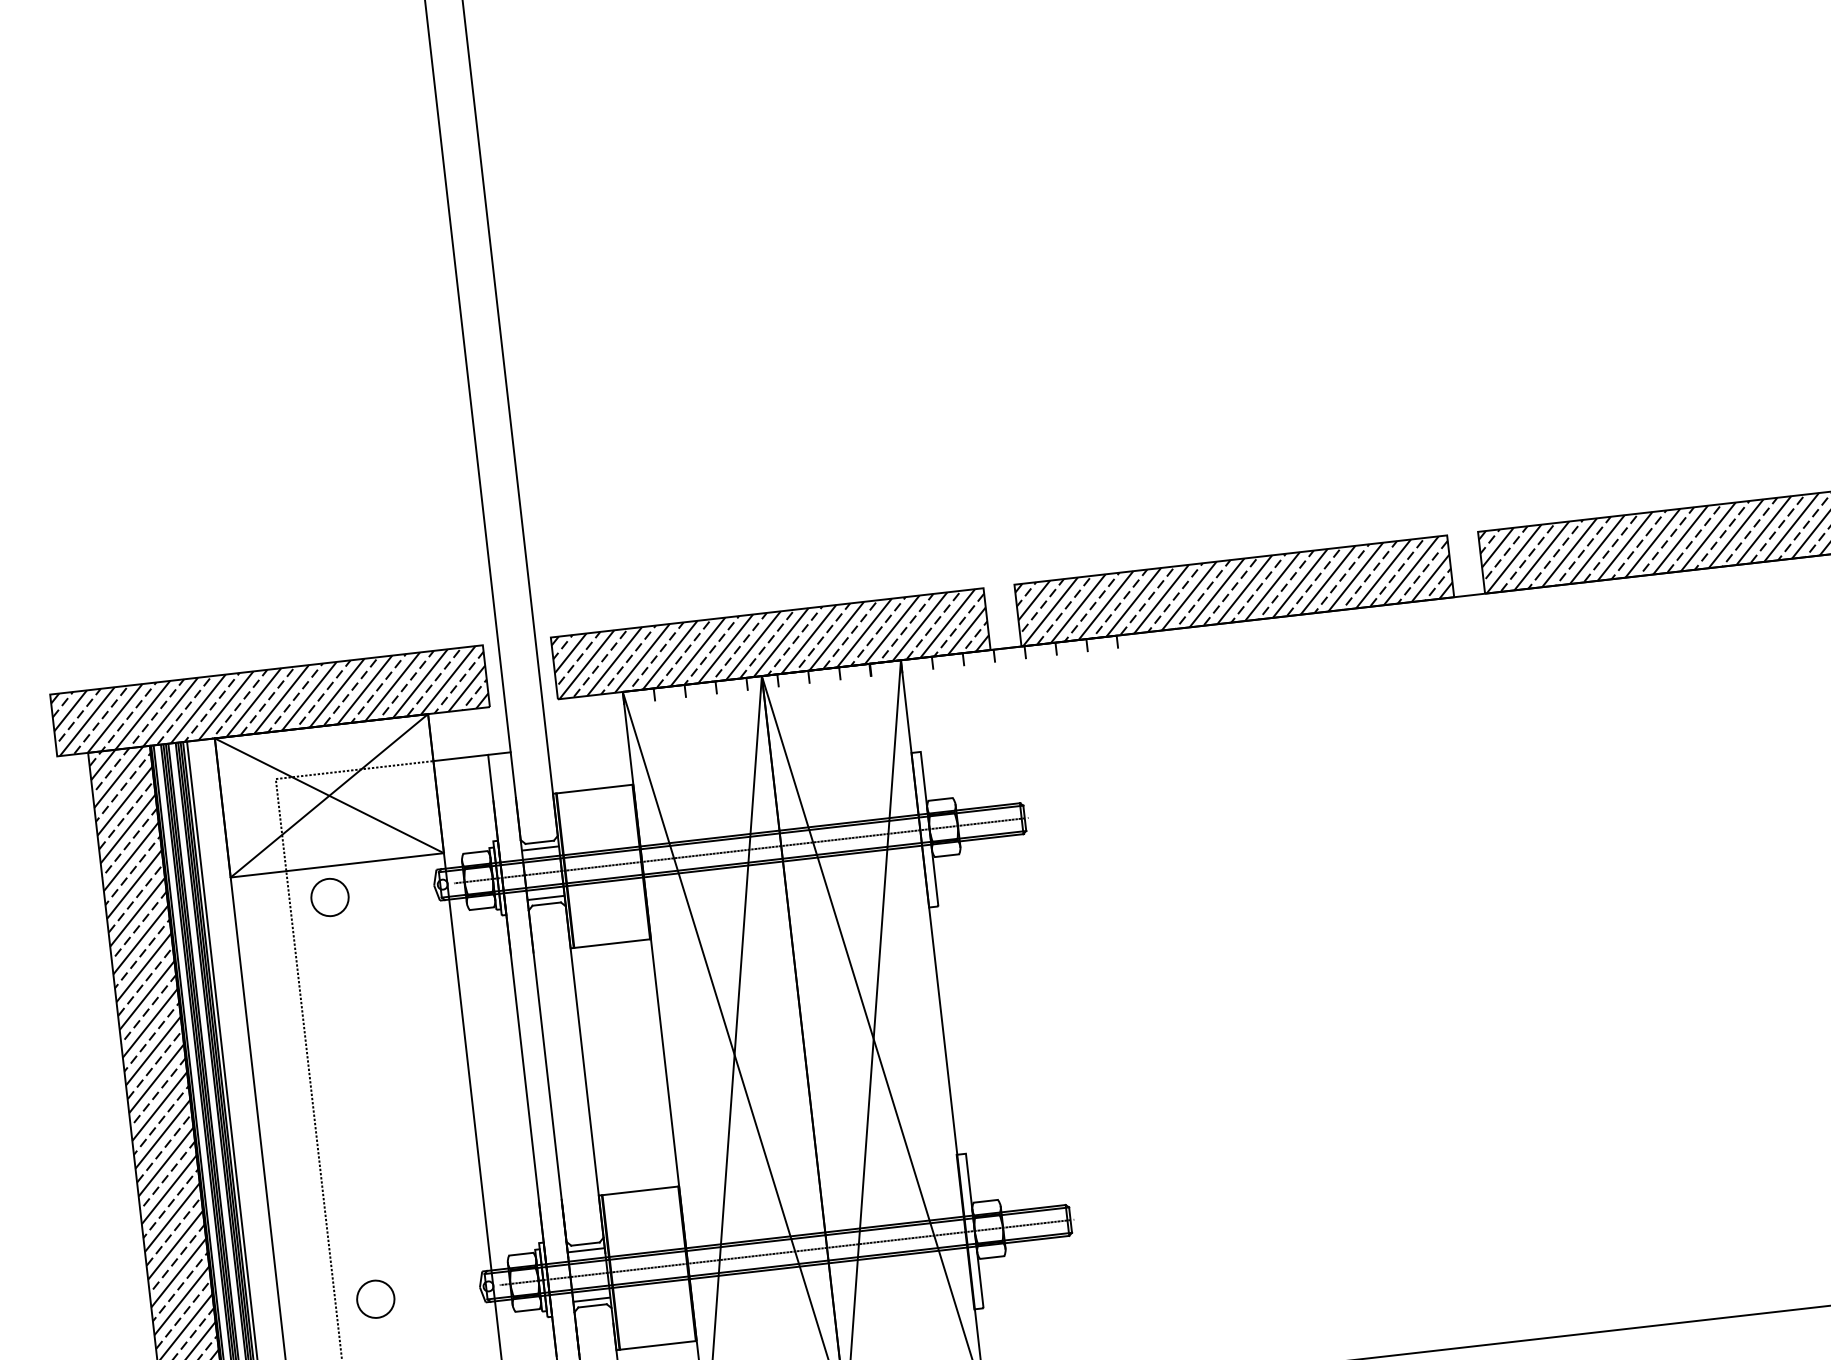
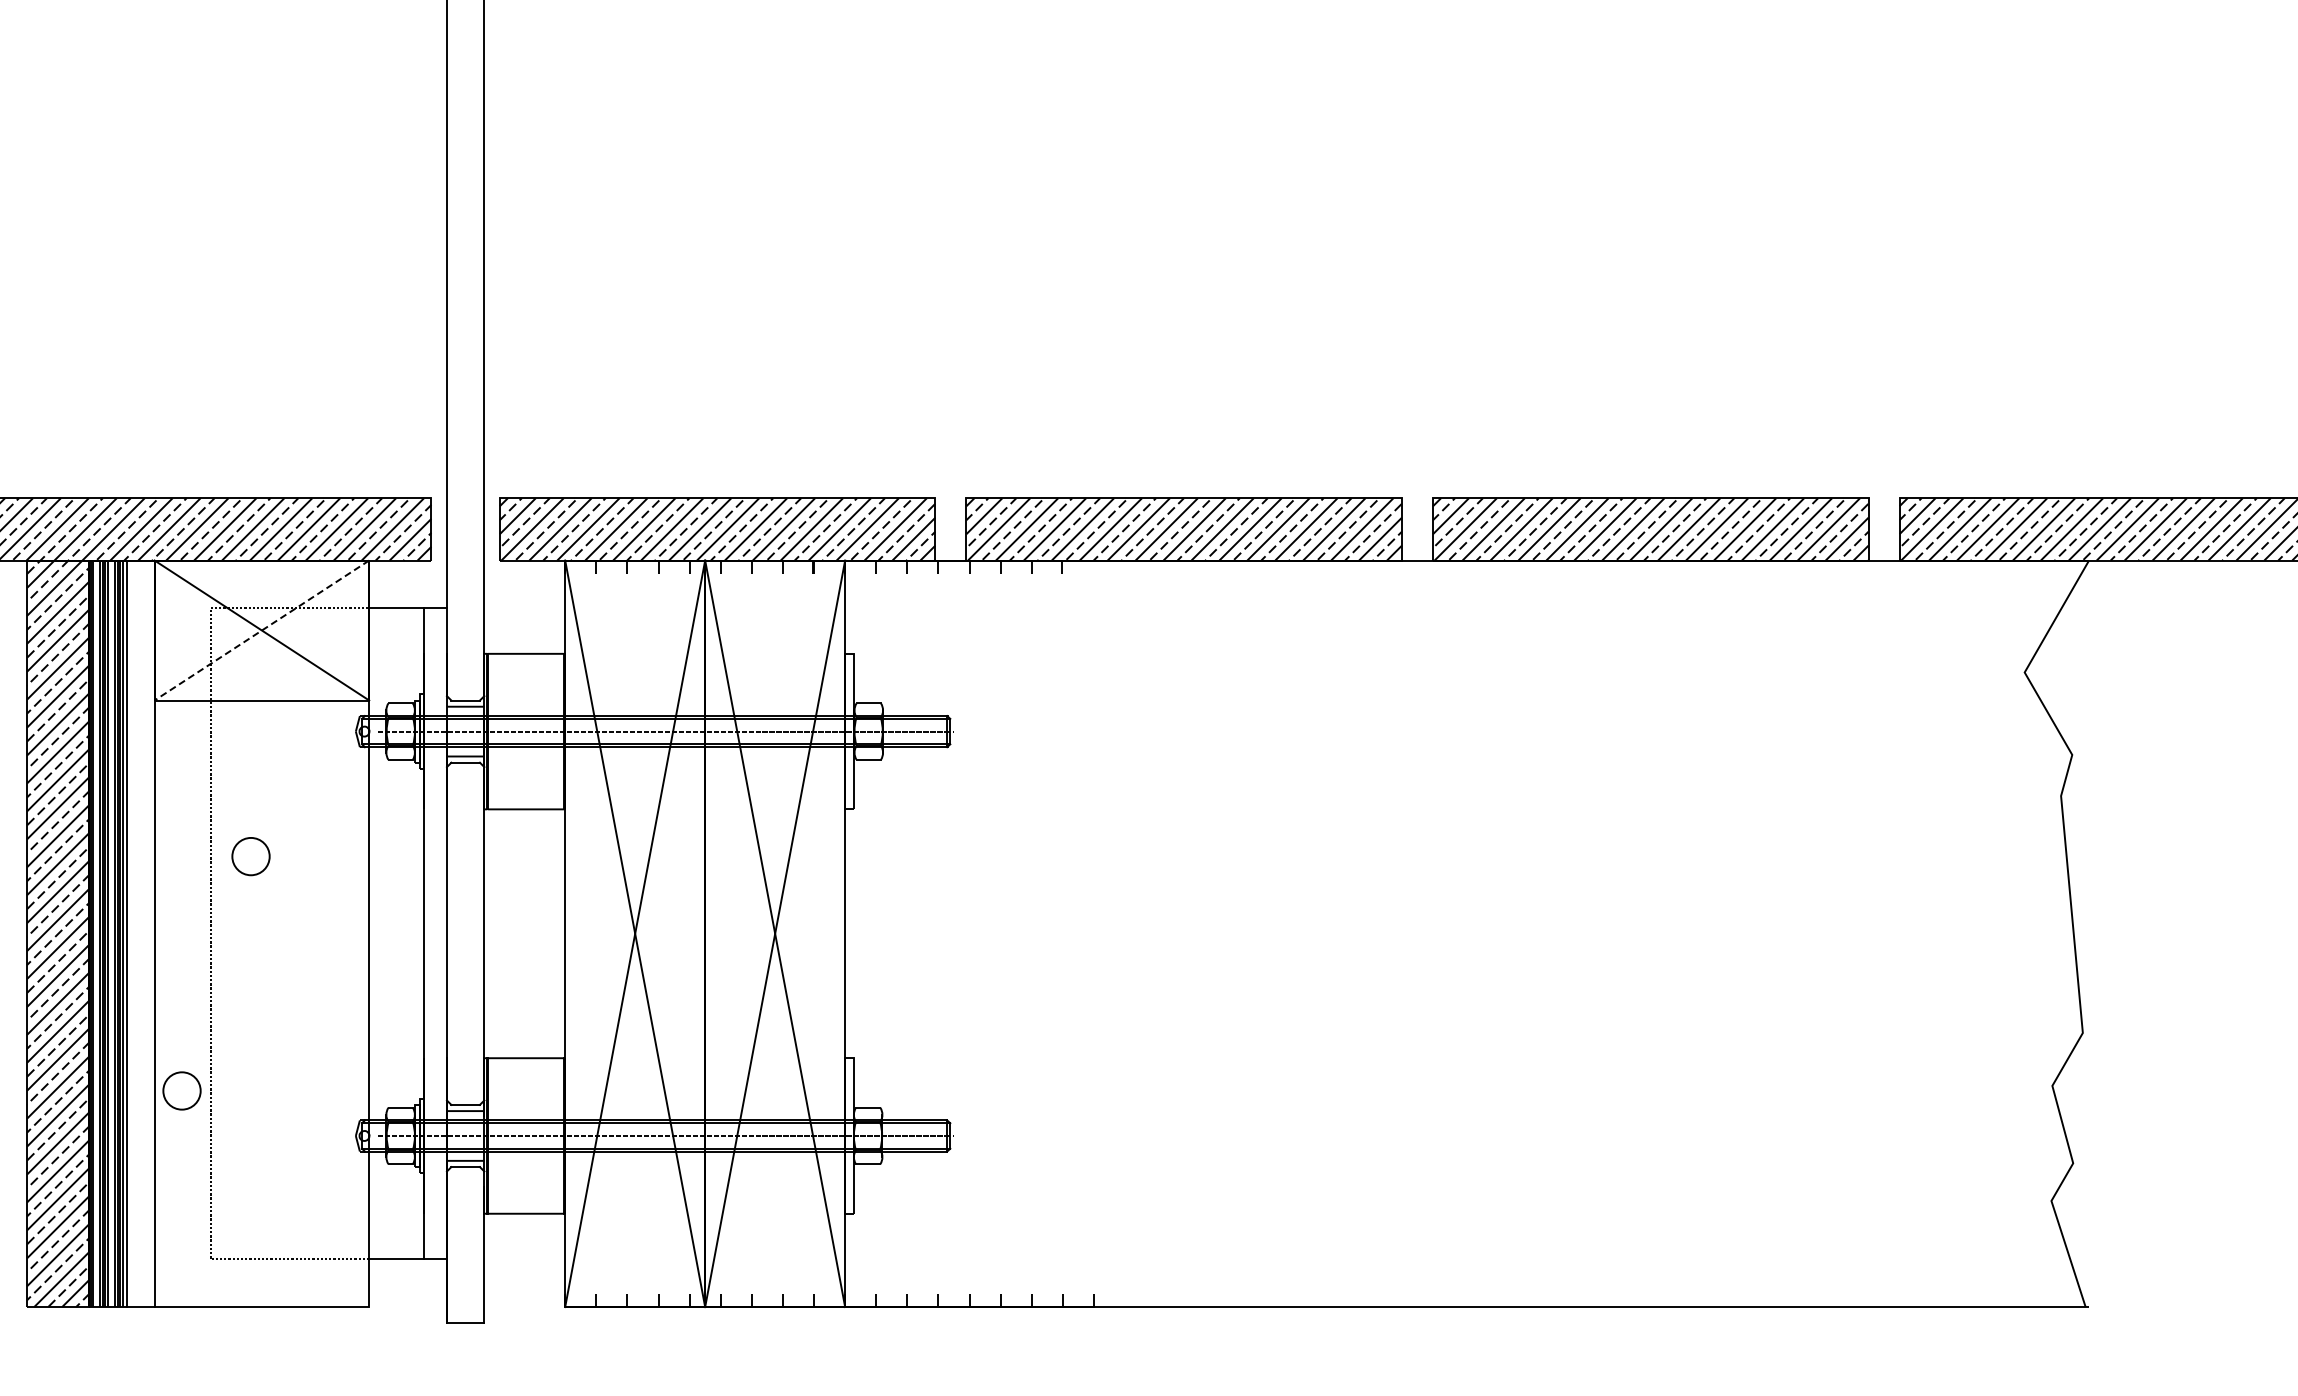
line: (328, 795) -> (261, 630), solid -> dashed
circle: (329, 897) -> (250, 856), moved
circle: (375, 1298) -> (181, 1090), moved

